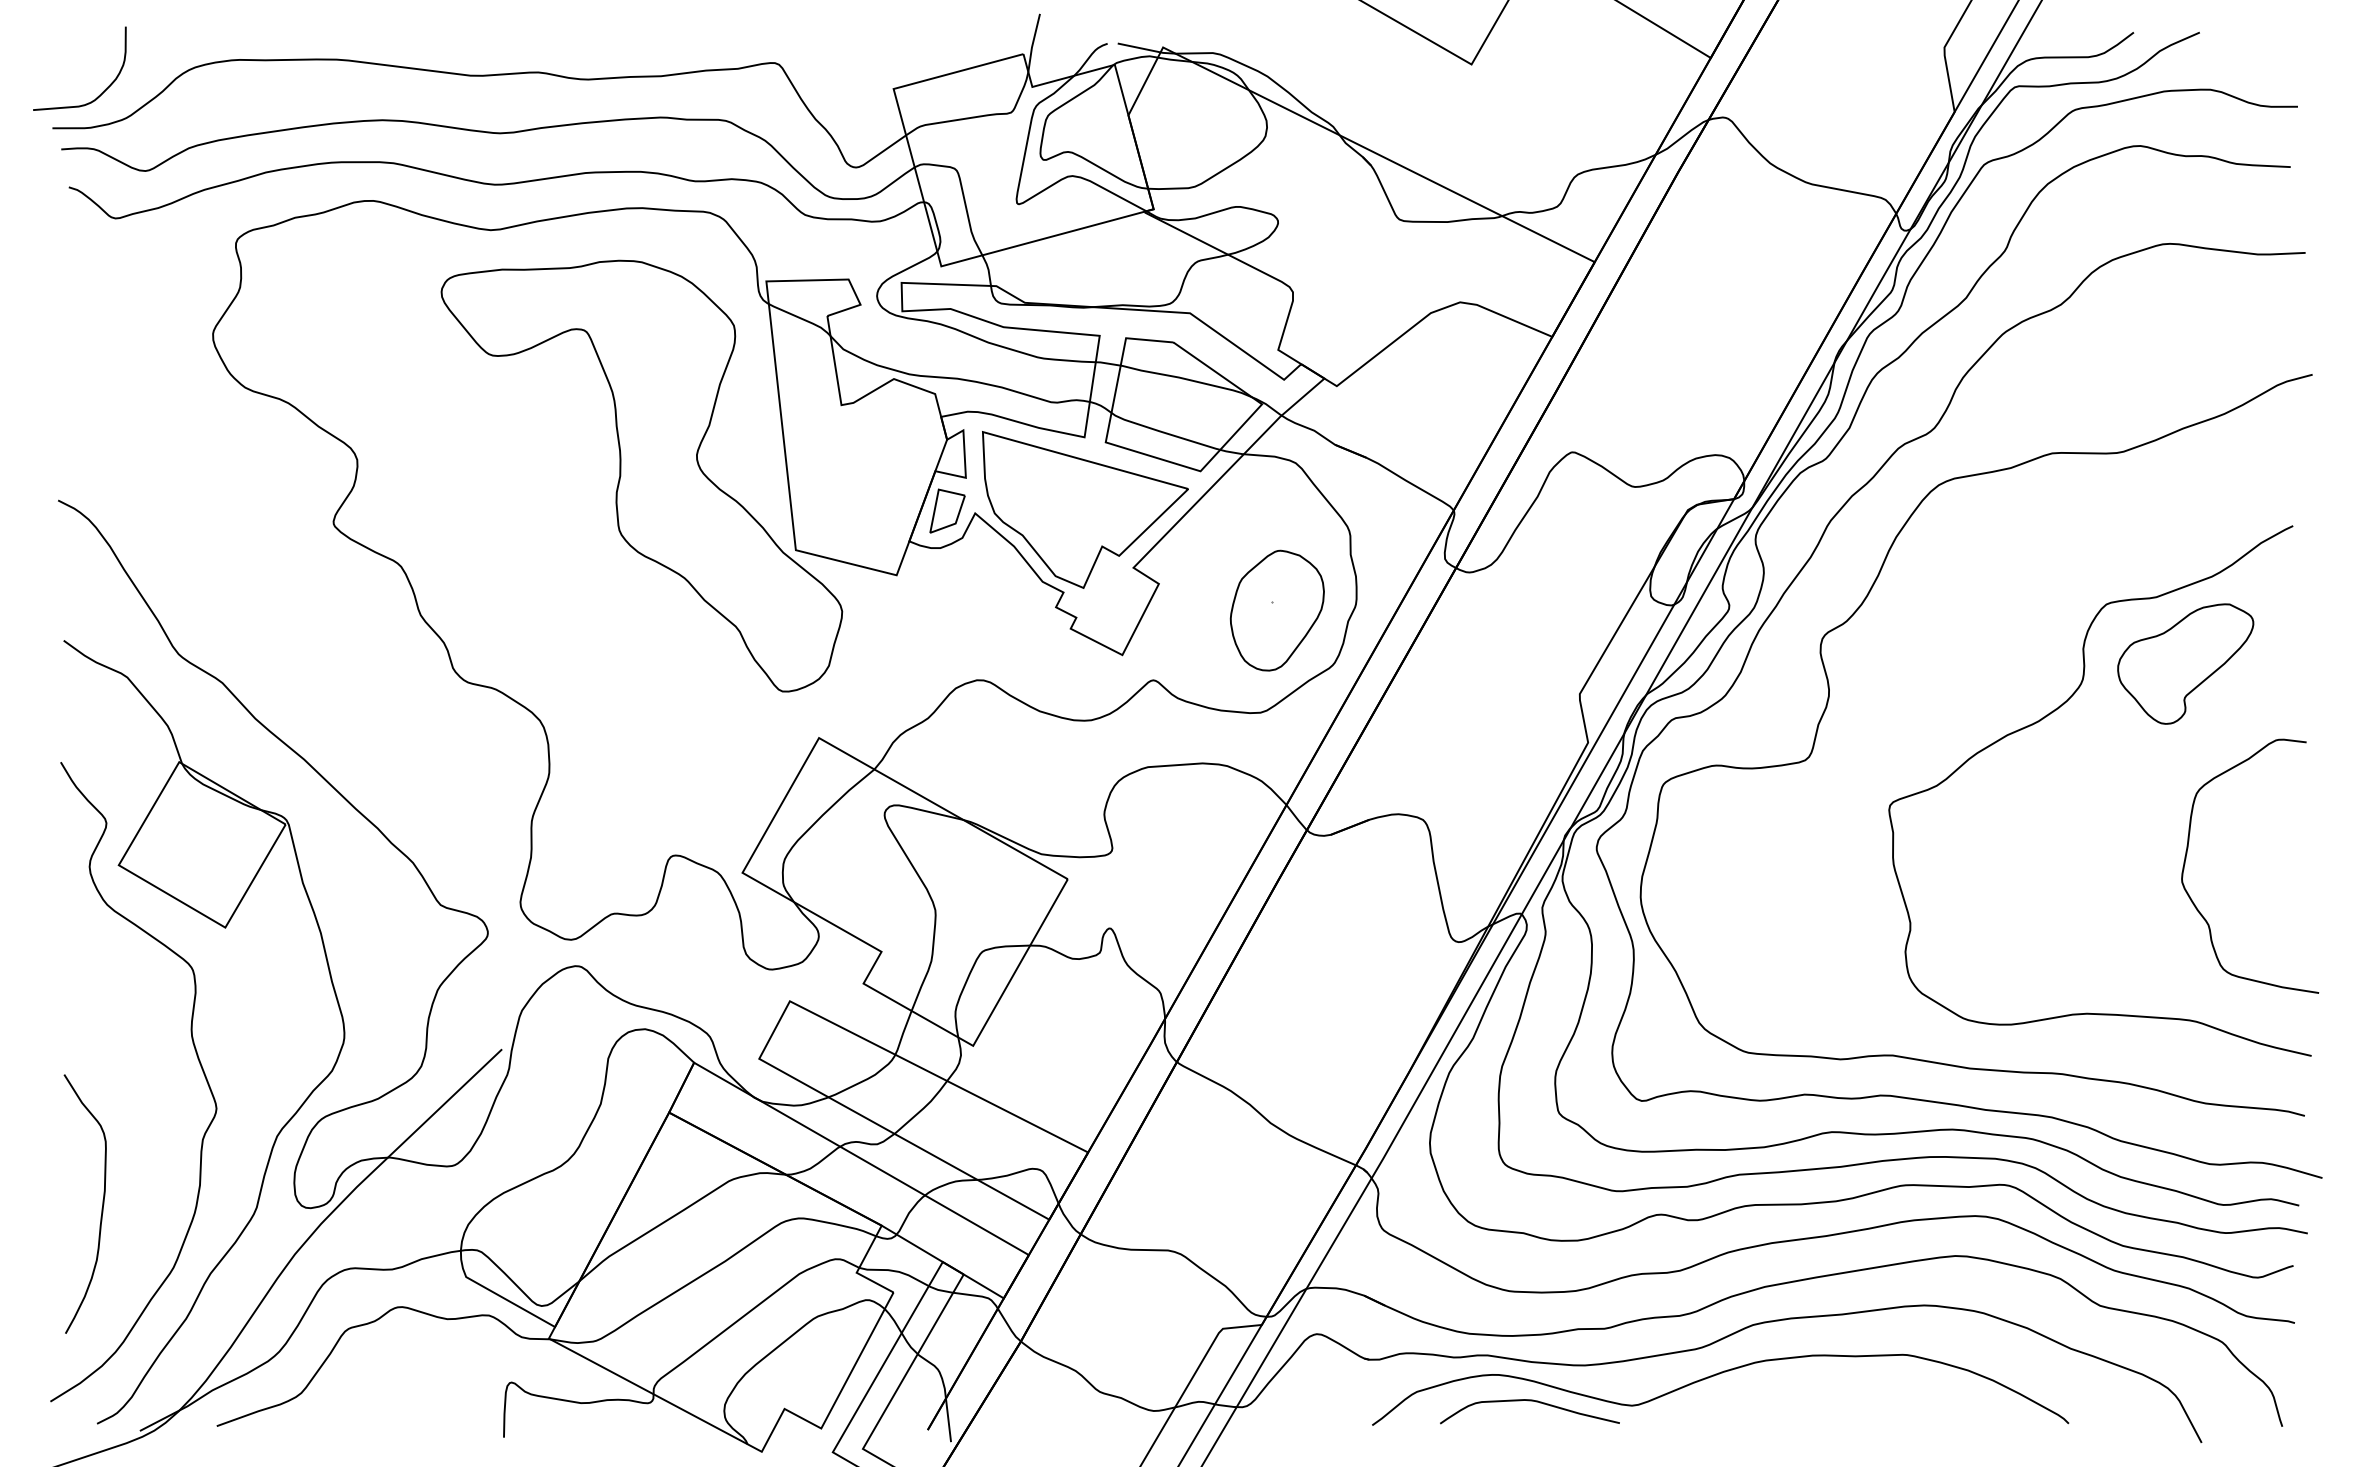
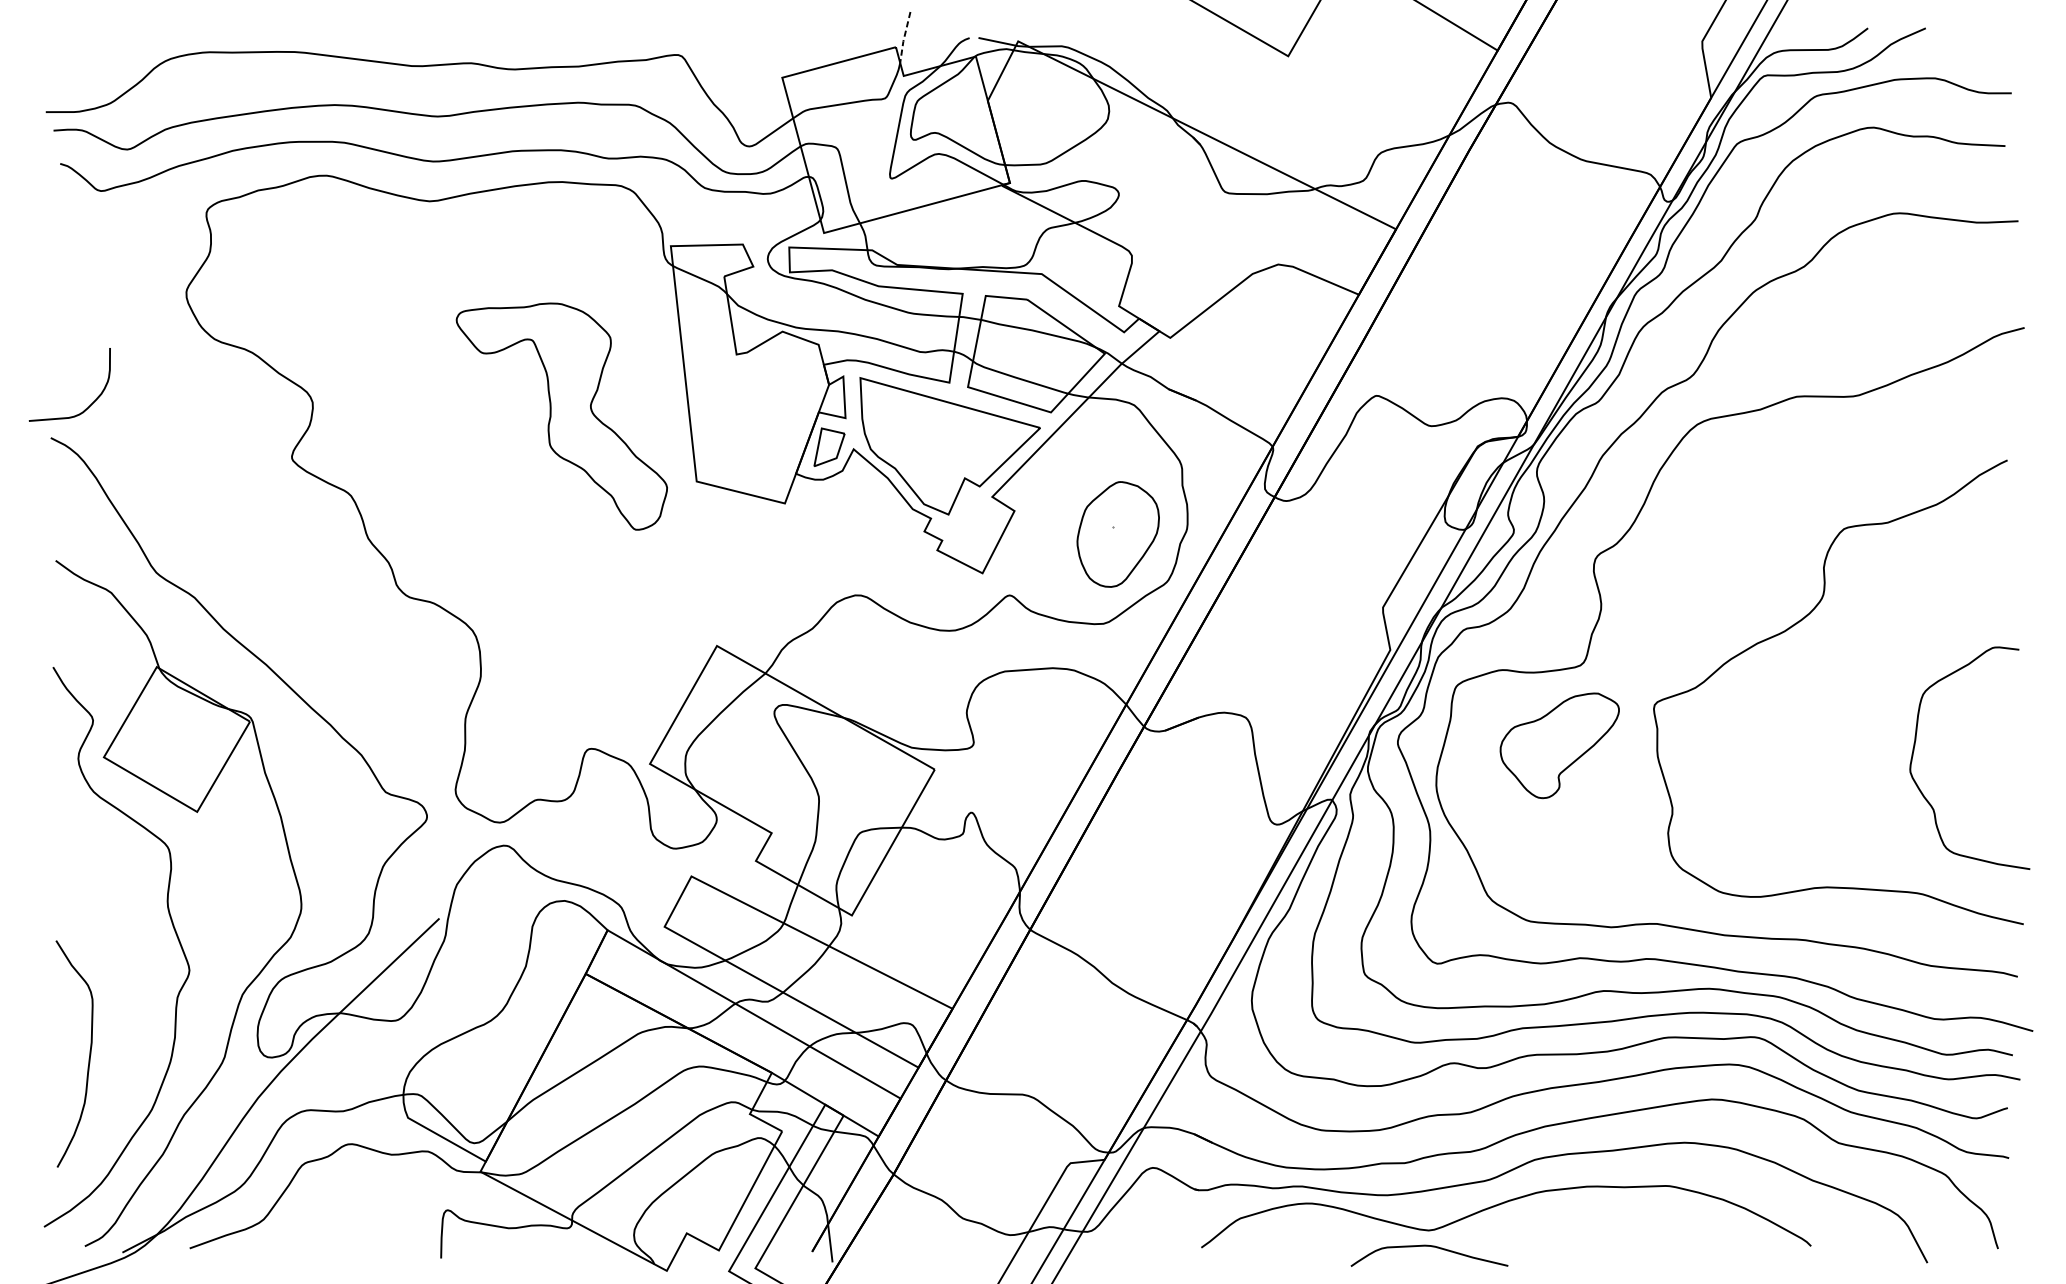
line: (1032, 43) -> (903, 37), solid -> dashed
curve: (98, 95) -> (86, 408), moved
part: (641, 475) -> (561, 416), size x0.6
part: (2185, 663) -> (1559, 745), moved
curve: (1529, 1401) -> (1429, 1246), moved

